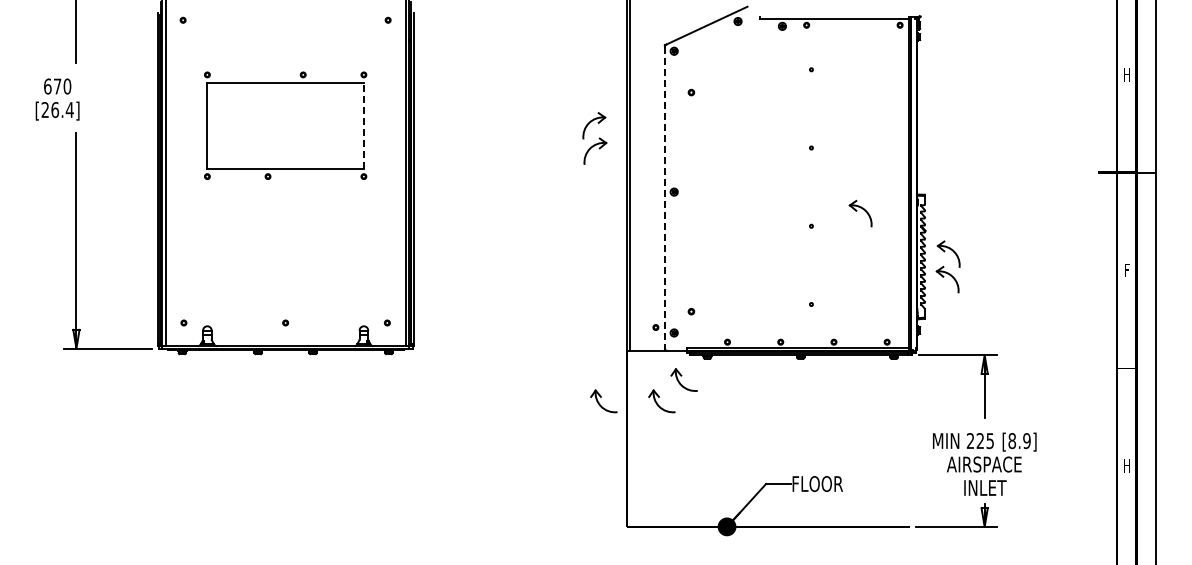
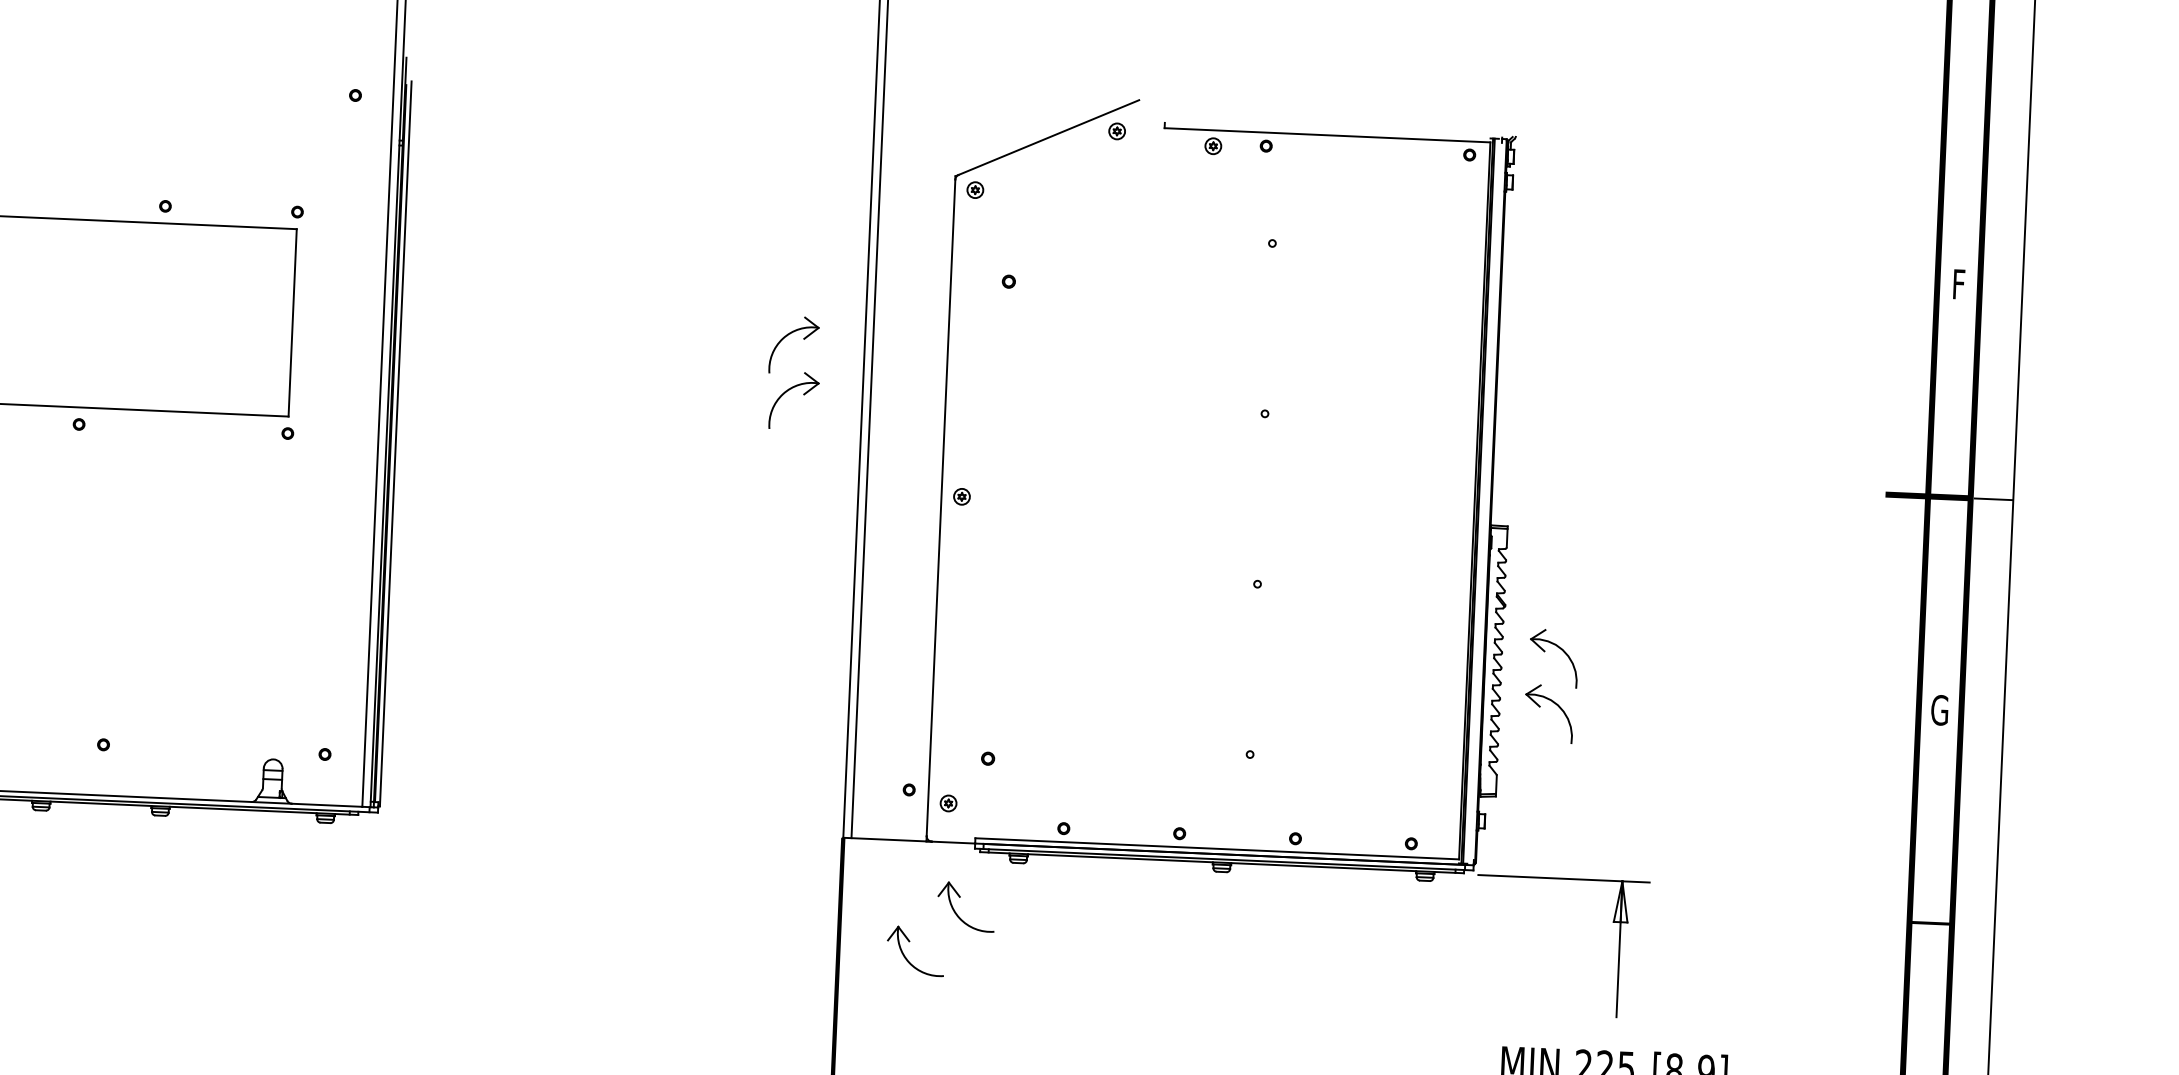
text: (1126, 74) -> (1957, 283), H -> F
line: (363, 125) -> (291, 322), dashed -> solid
line: (664, 197) -> (940, 507), dashed -> solid
part: (860, 213) -> (1365, 561), removed
text: (1126, 270) -> (1939, 710), F -> G
part: (603, 401) -> (788, 945), removed

